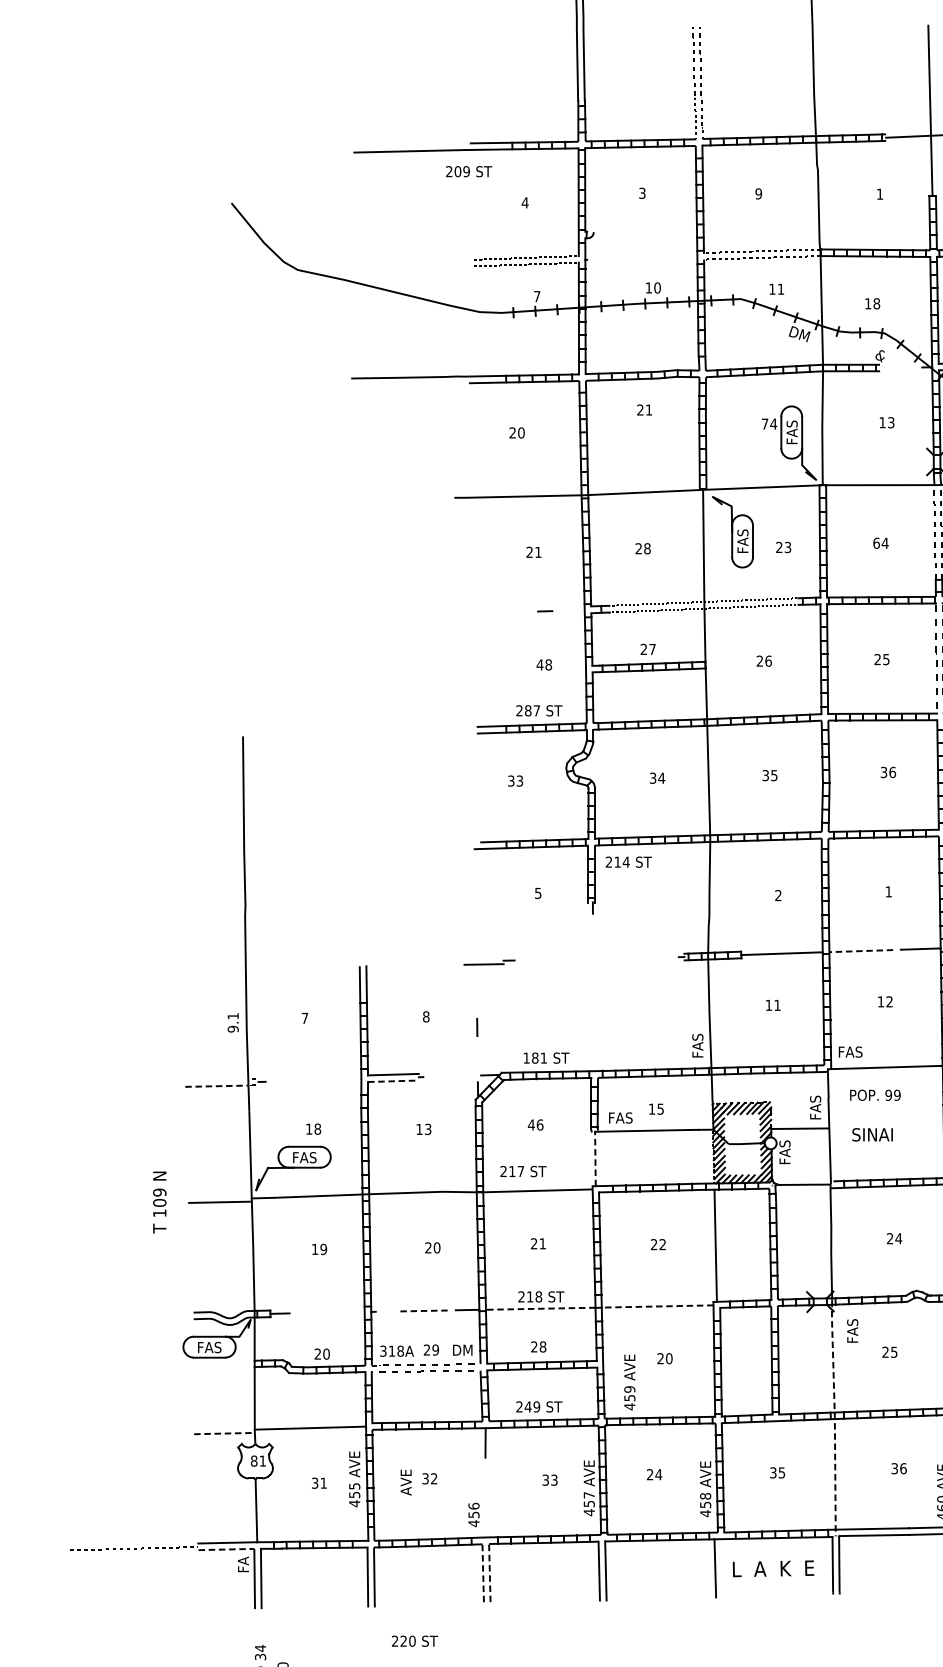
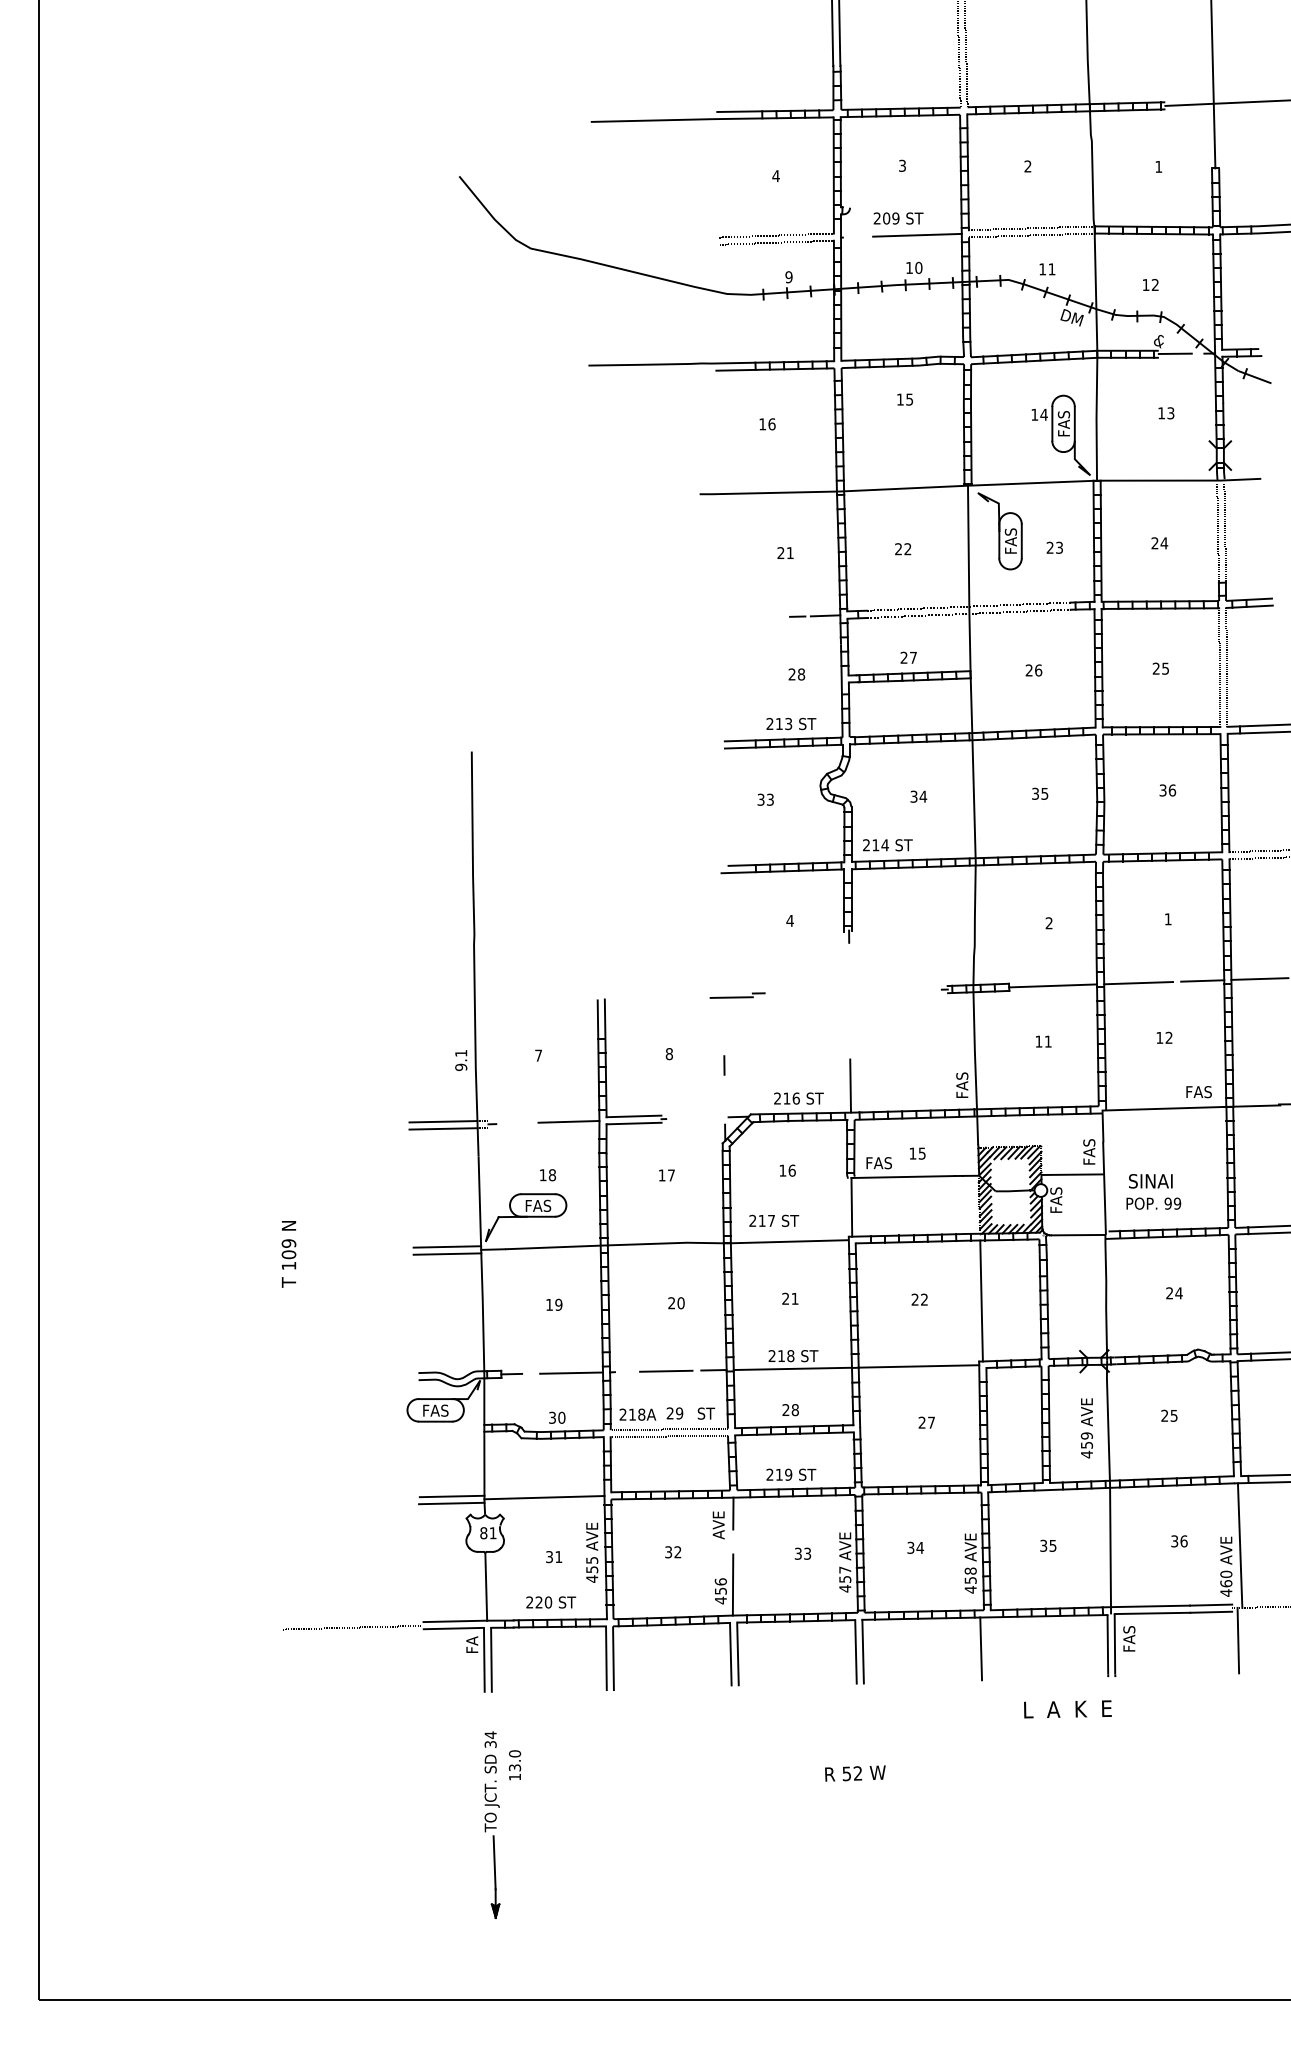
text: (469, 171) -> (898, 218), moved
text: (758, 193) -> (1027, 166), 9 -> 2
line: (656, 256) -> (917, 234), added
text: (536, 296) -> (788, 277), 7 -> 9
text: (876, 304) -> (1154, 285), 18 -> 12
line: (894, 367) -> (1174, 353), added
text: (644, 409) -> (904, 399), 21 -> 15
text: (764, 423) -> (1034, 414), 74 -> 14
text: (517, 433) -> (767, 424), 20 -> 16
text: (876, 543) -> (1154, 543), 64 -> 24
text: (647, 549) -> (907, 549), 28 -> 22
line: (570, 610) -> (825, 615), added
text: (539, 664) -> (791, 674), 48 -> 28
text: (532, 710) -> (783, 723), 287 -> 213
text: (628, 862) -> (887, 845), moved
text: (537, 893) -> (789, 920), 5 -> 4
line: (861, 951) -> (1138, 983), dashed -> solid
line: (594, 1046) -> (850, 1085), added
text: (850, 1052) -> (1198, 1092), moved
text: (534, 1058) -> (786, 1098), 181 -> 216
line: (216, 1079) -> (443, 1121), added
line: (332, 1079) -> (568, 1121), added
line: (393, 1081) -> (634, 1123), dashed -> solid
line: (217, 1085) -> (444, 1128), dashed -> solid
text: (875, 1095) -> (1153, 1203), moved
text: (531, 1124) -> (782, 1170), 46 -> 16
text: (428, 1129) -> (671, 1175), 13 -> 17
line: (595, 1158) -> (851, 1206), dashed -> solid
line: (220, 1195) -> (447, 1246), added
text: (159, 1202) -> (288, 1254), moved
line: (657, 1306) -> (918, 1366), dashed -> solid
line: (540, 1308) -> (792, 1368), dashed -> solid
line: (422, 1311) -> (665, 1371), dashed -> solid
line: (335, 1312) -> (571, 1372), added
text: (852, 1330) -> (1129, 1638), moved
text: (462, 1350) -> (708, 1413), DM -> ST
text: (382, 1351) -> (622, 1414), 318A -> 218A
text: (317, 1353) -> (552, 1417), 20 -> 30
text: (669, 1358) -> (931, 1422), 20 -> 27
text: (629, 1382) -> (1086, 1428), moved
text: (528, 1406) -> (779, 1474), 249 -> 219
line: (835, 1417) -> (1110, 1486), dashed -> solid
line: (224, 1427) -> (451, 1496), added
line: (224, 1433) -> (451, 1503), dashed -> solid
text: (649, 1474) -> (910, 1547), 24 -> 34
text: (405, 1482) -> (718, 1525), moved
line: (484, 1508) -> (732, 1584), added
line: (227, 1549) -> (454, 1628), dashed -> solid
text: (773, 1568) -> (1067, 1709), moved
line: (482, 1572) -> (730, 1653), dashed -> solid
line: (489, 1572) -> (737, 1653), dashed -> solid
text: (415, 1641) -> (551, 1602), moved

